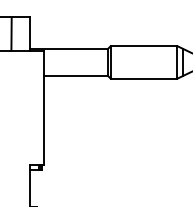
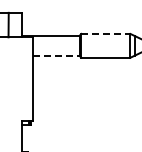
line: (143, 45) -> (105, 33), solid -> dashed
line: (76, 75) -> (56, 55), solid -> dashed

